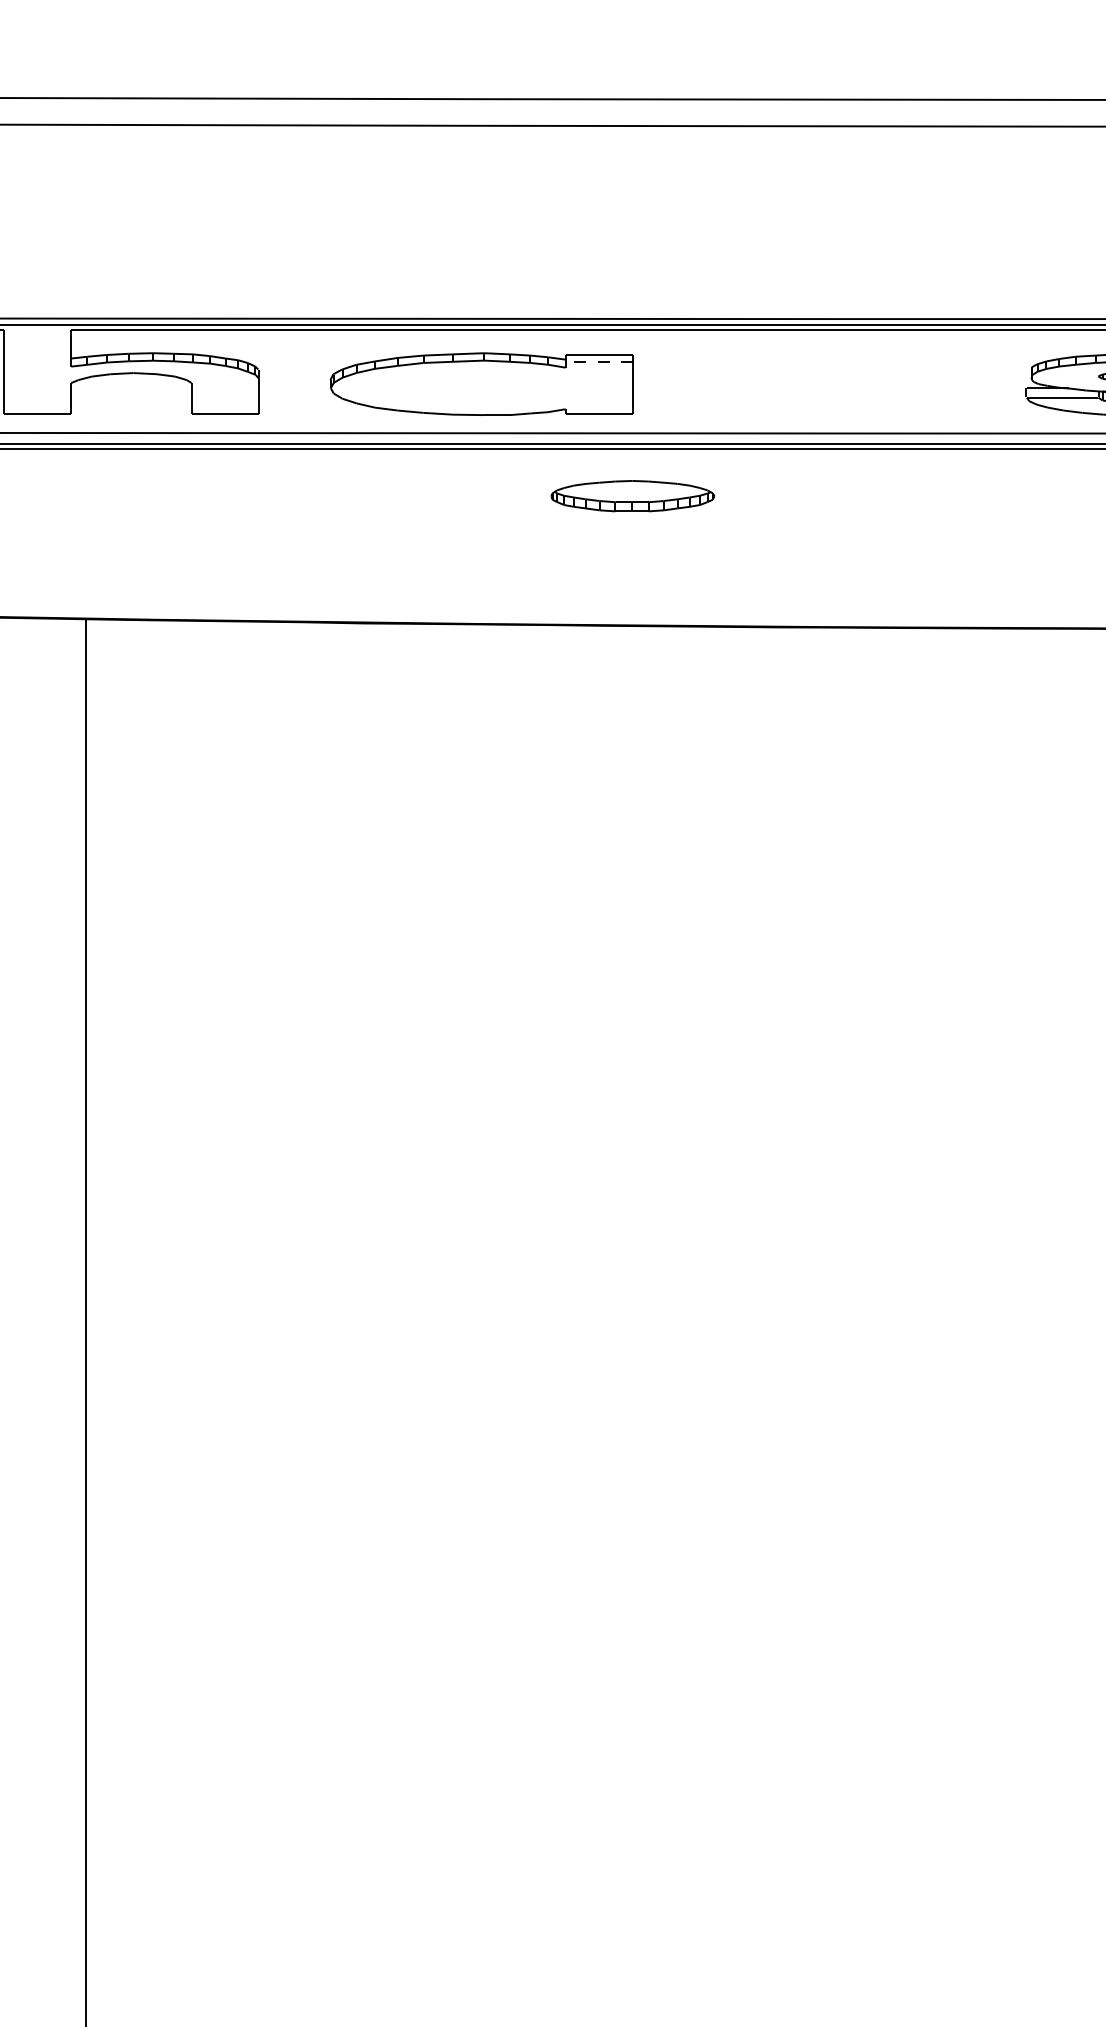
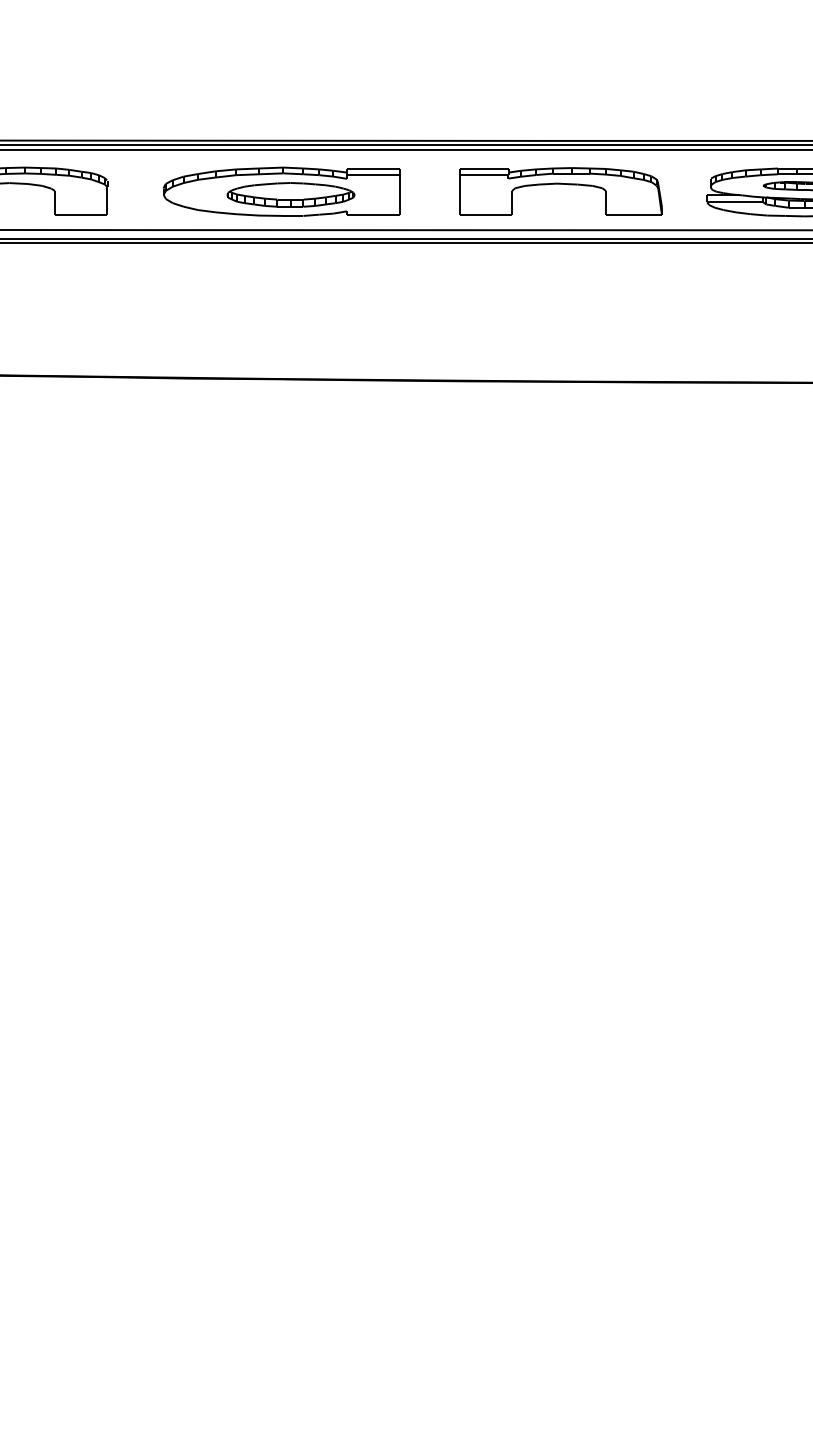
line: (599, 362) -> (373, 174), dashed -> solid
part: (843, 375) -> (564, 184), added
part: (632, 496) -> (290, 195), moved

